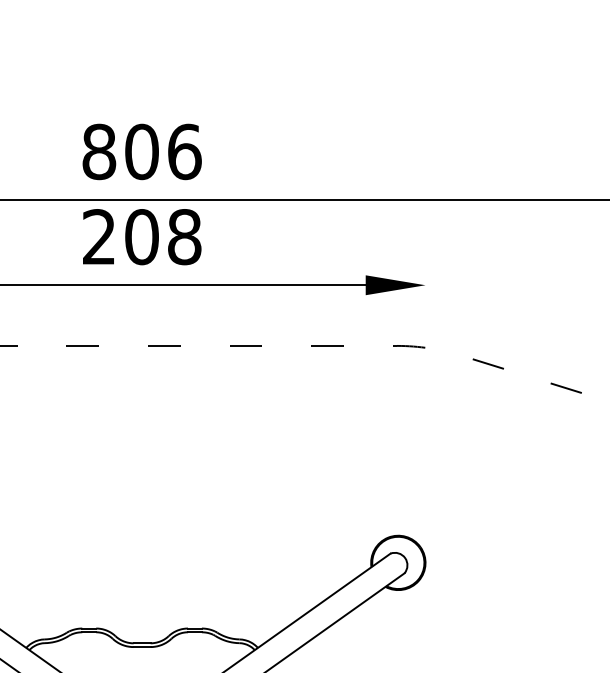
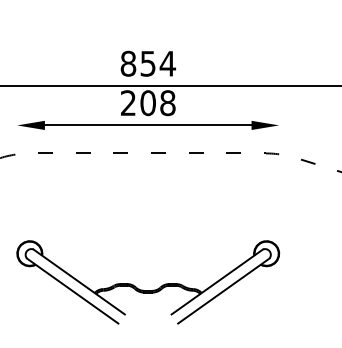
text: (164, 151) -> (158, 63), 806 -> 854

